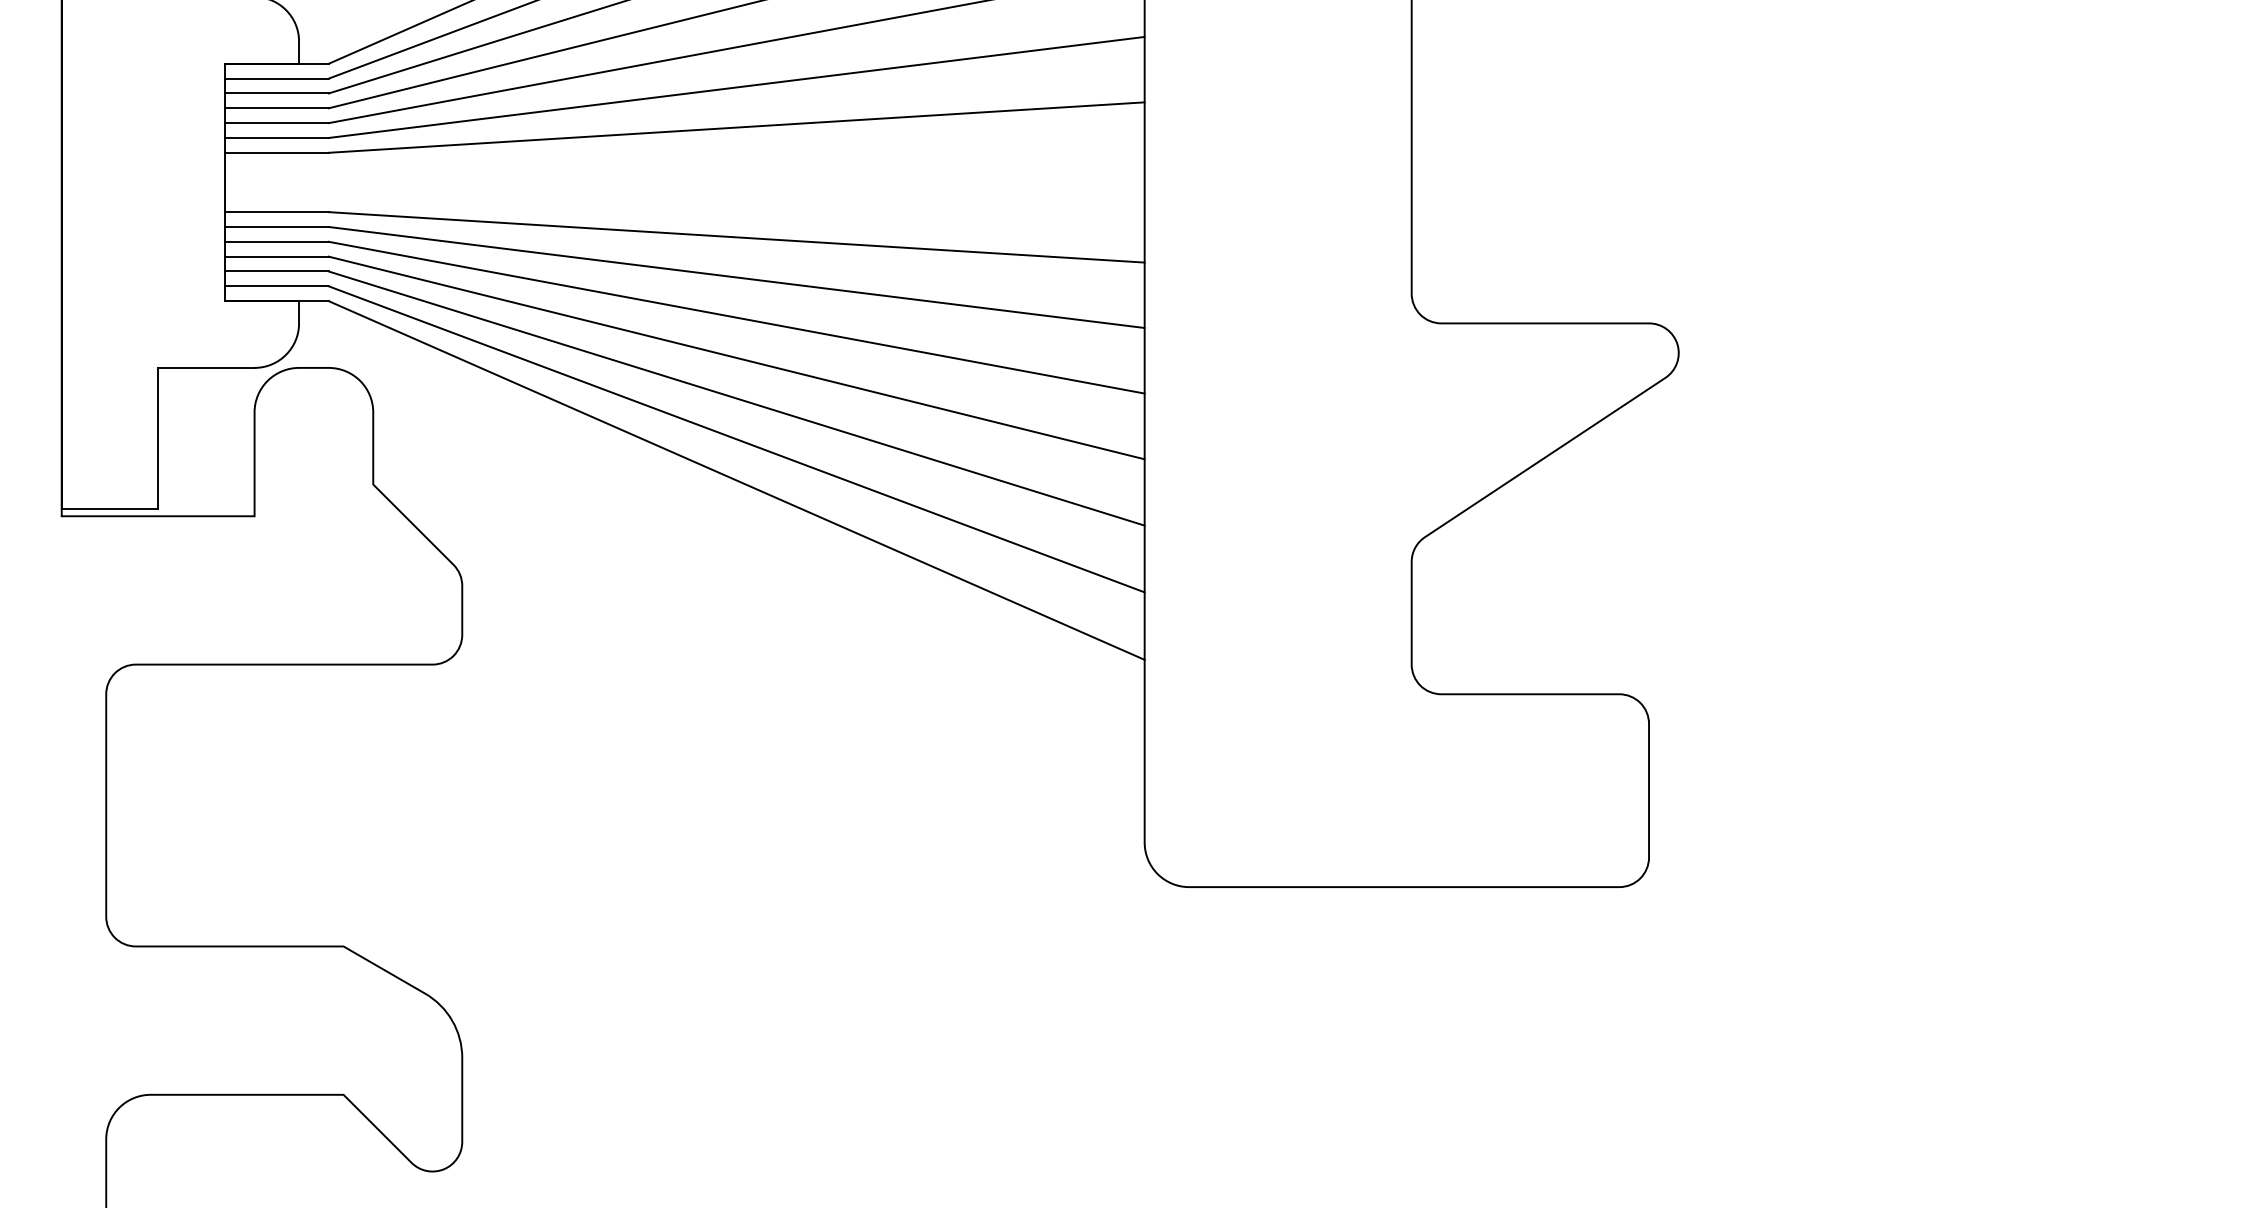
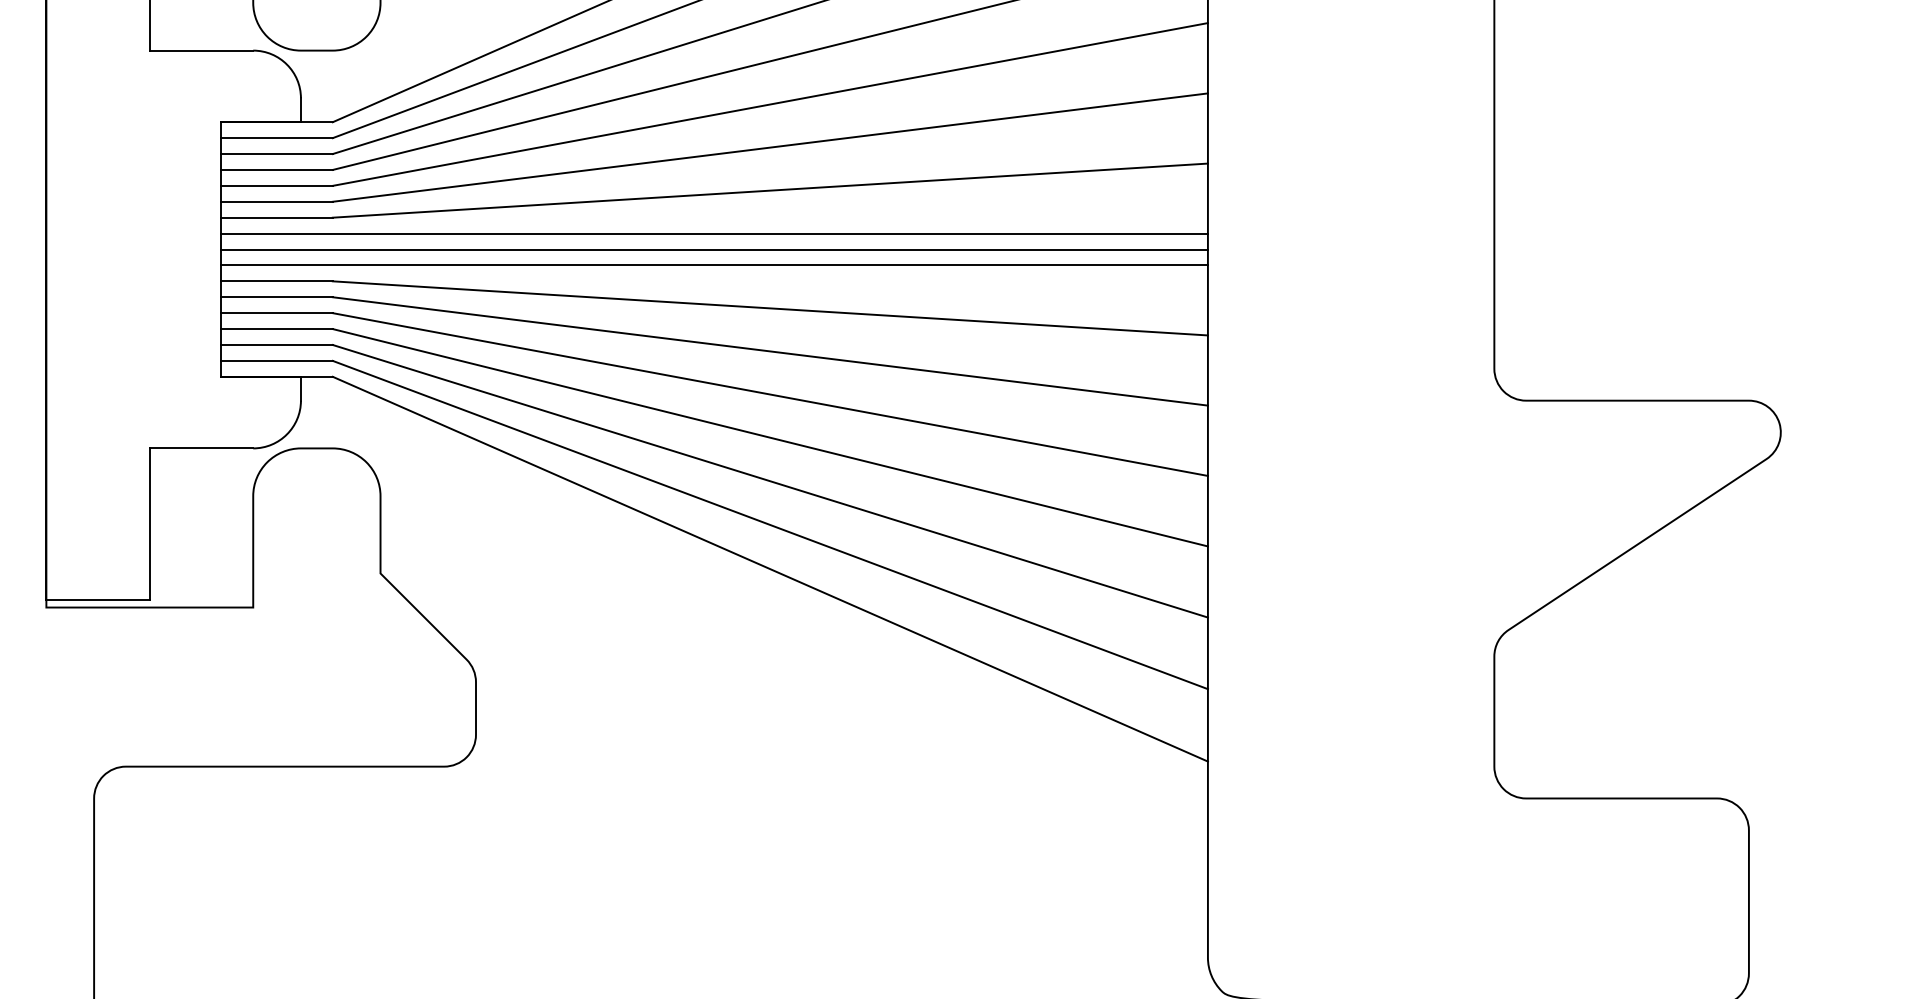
line: (684, 167) -> (714, 233), added
line: (684, 182) -> (714, 249), added
line: (684, 197) -> (714, 265), added

